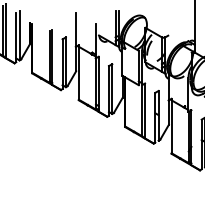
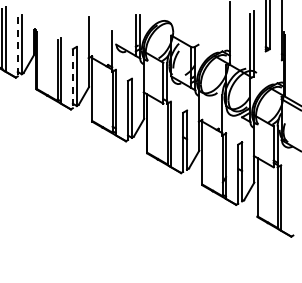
line: (16, 37) -> (17, 46), solid -> dashed
line: (62, 64) -> (72, 78), solid -> dashed

